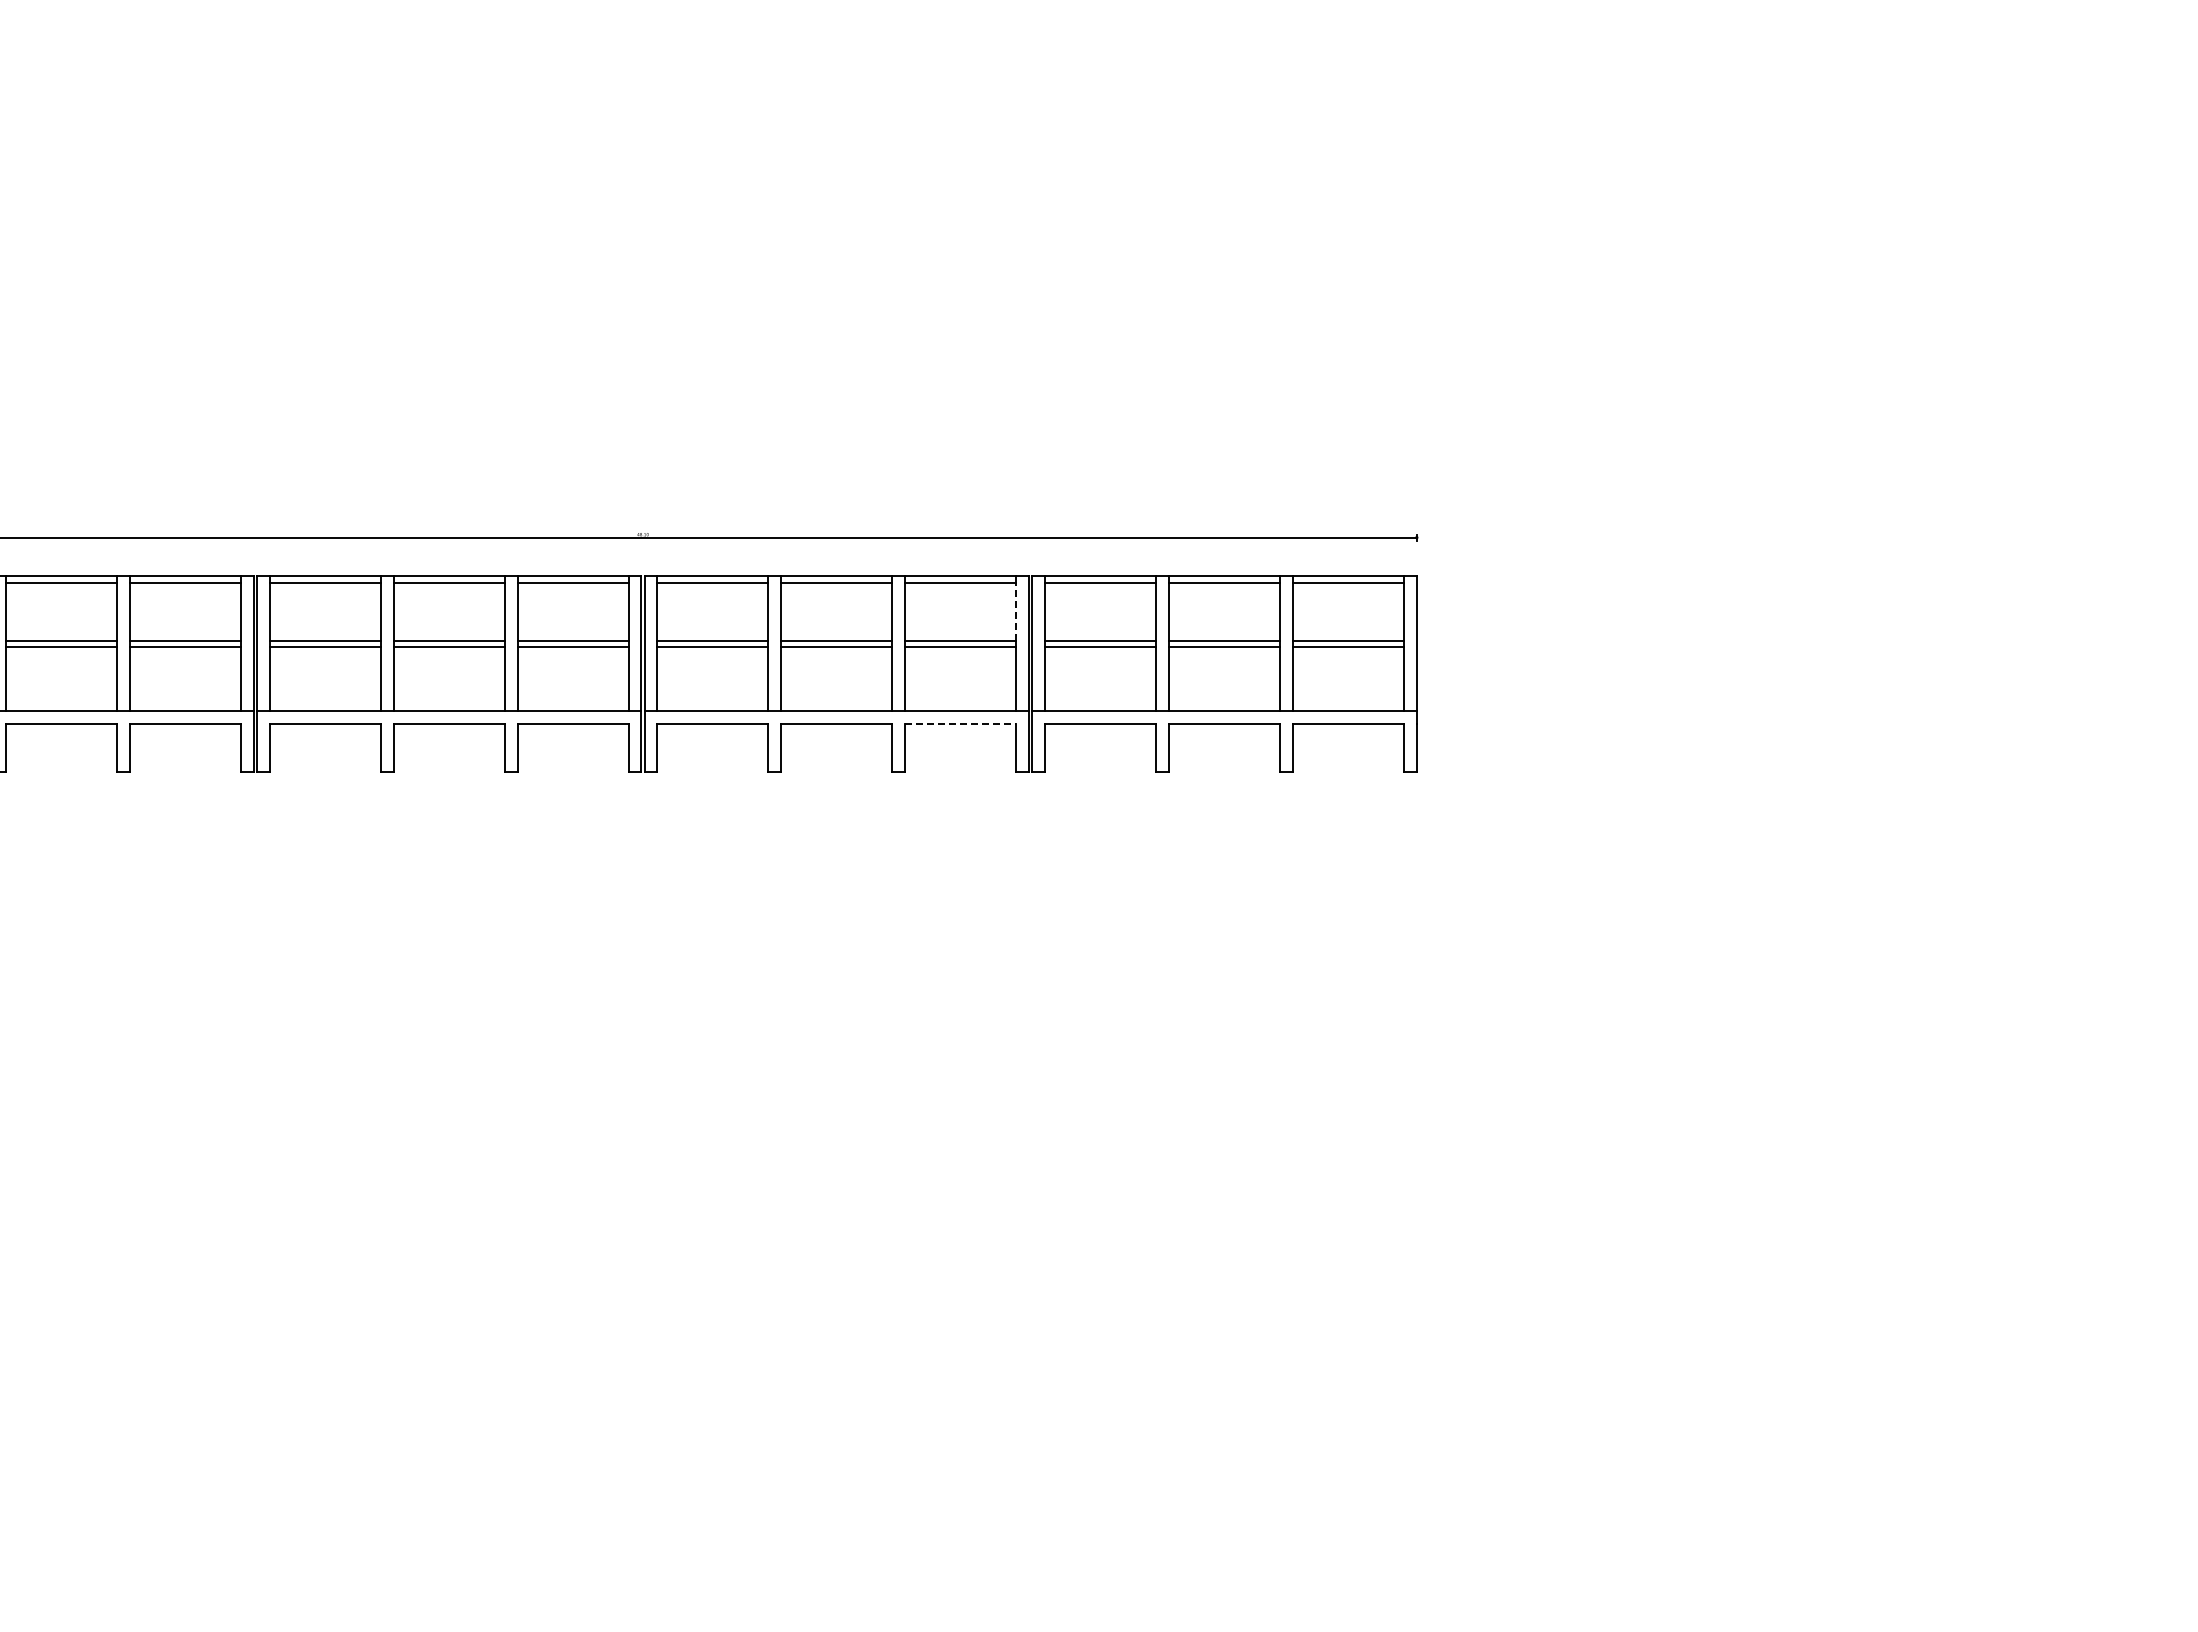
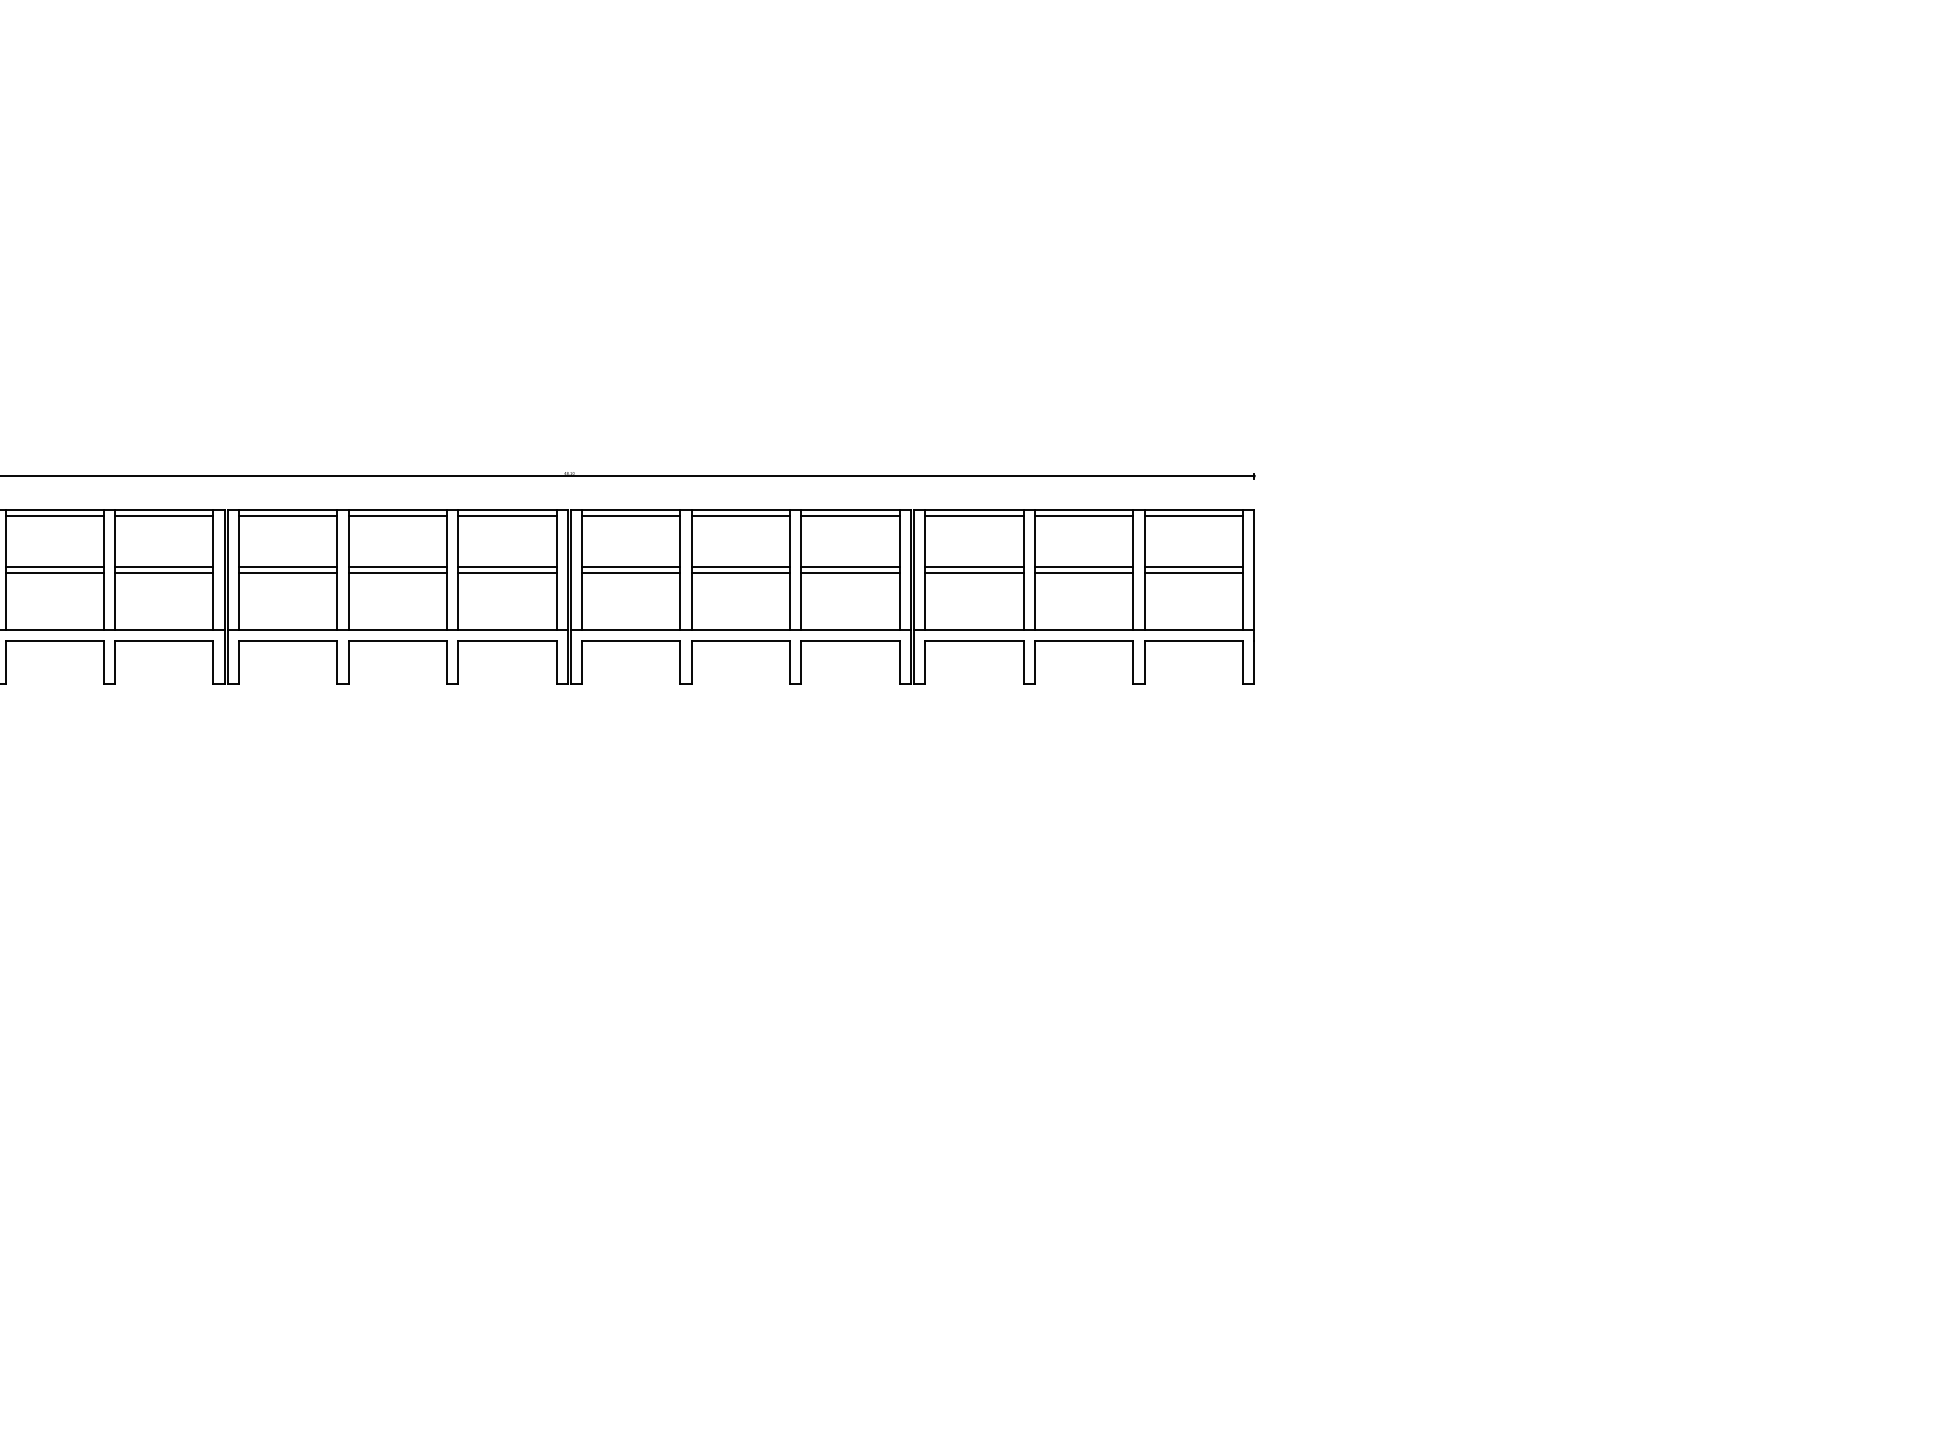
line: (1016, 611) -> (899, 541), dashed -> solid
line: (961, 724) -> (851, 641), dashed -> solid

